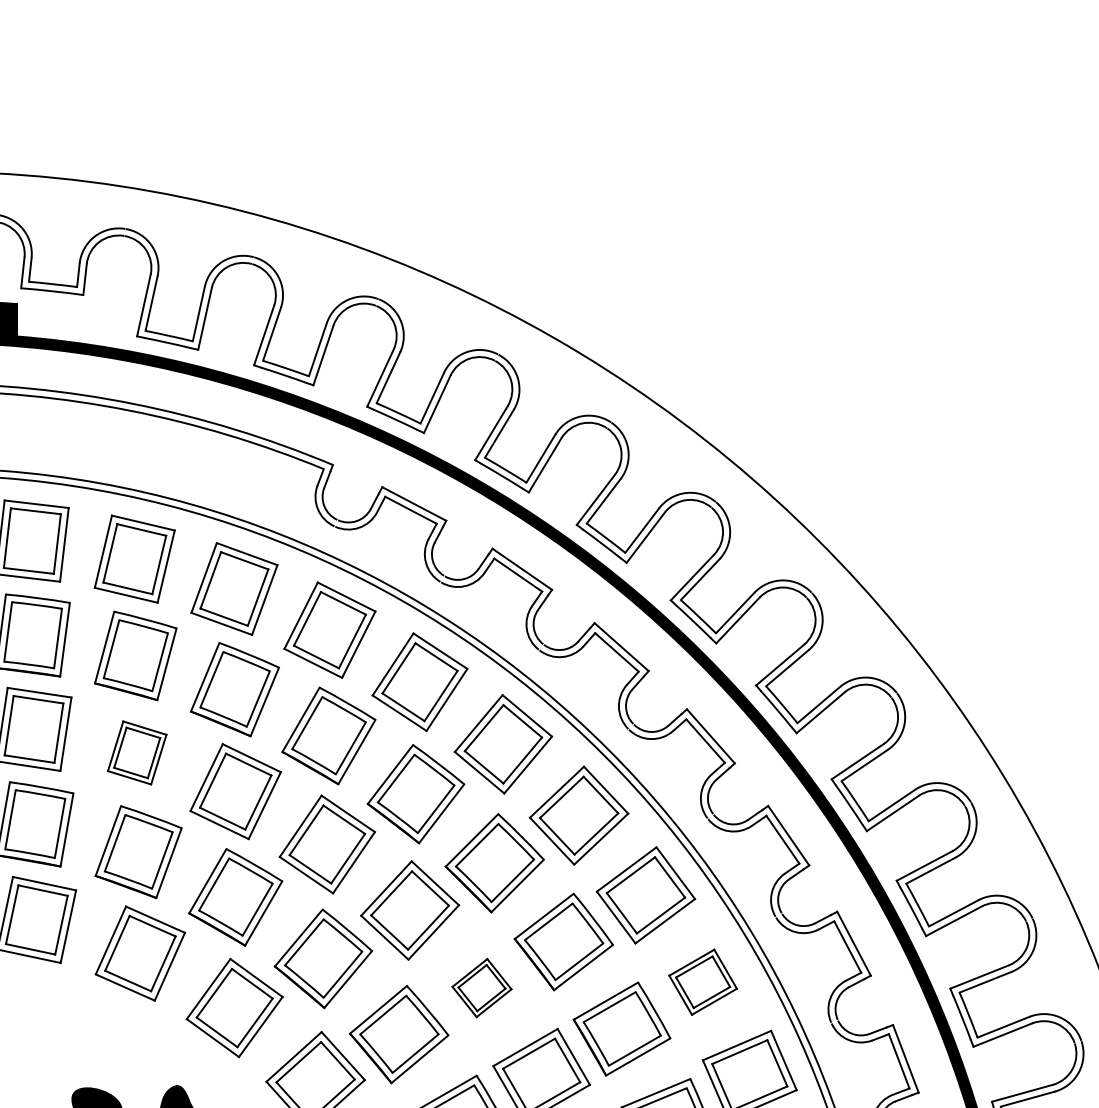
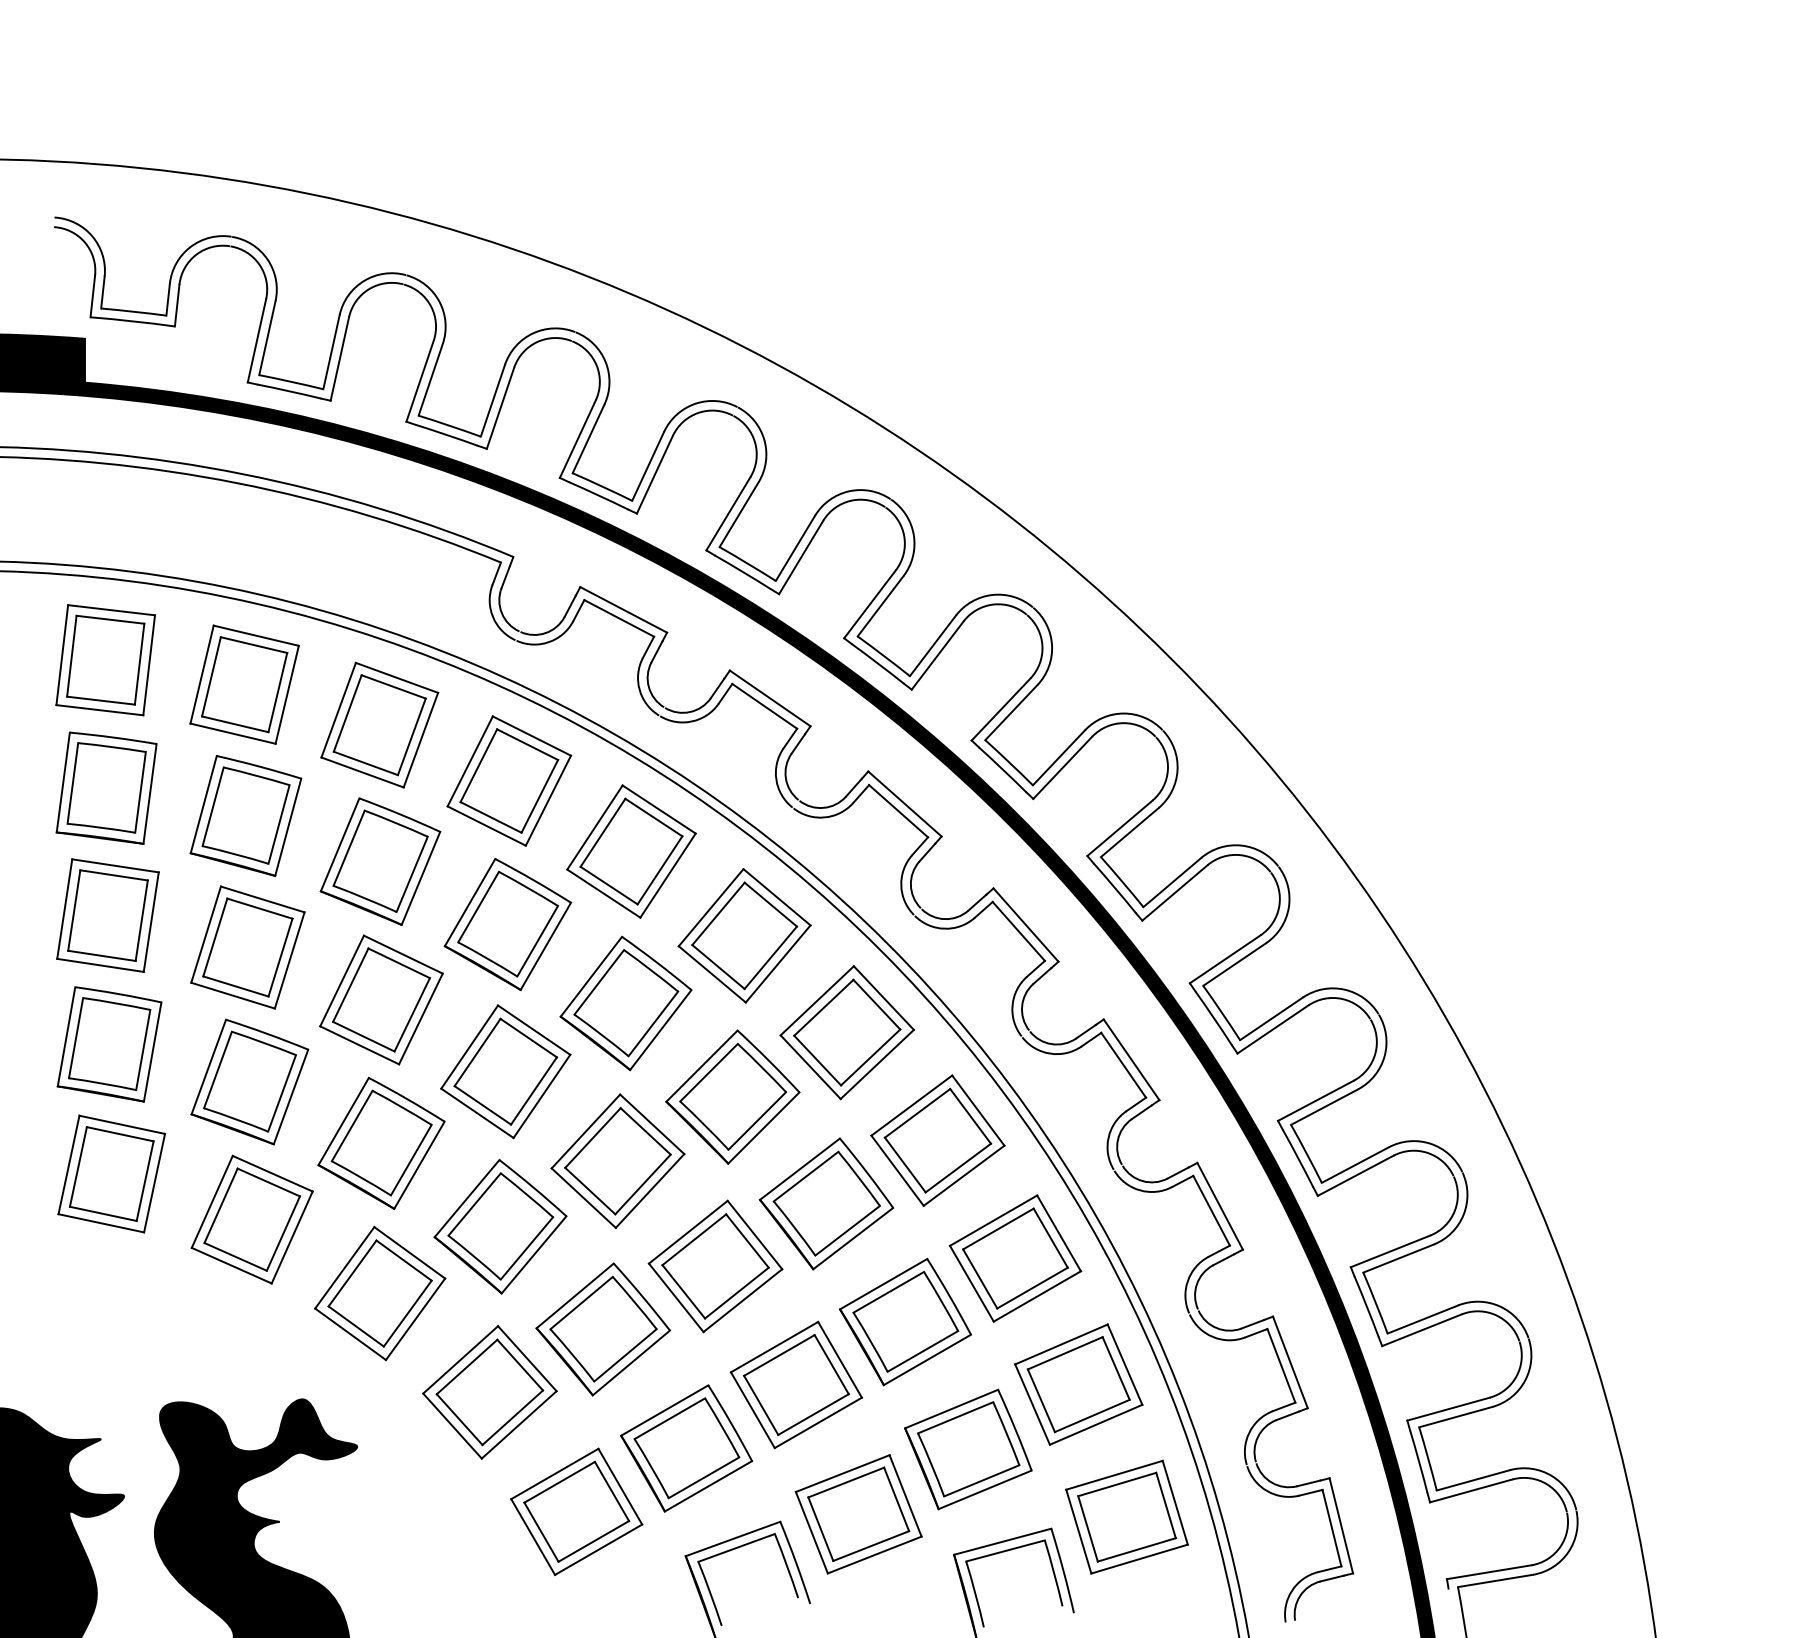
part: (136, 752) -> (247, 947), size x1.43
part: (703, 982) -> (1015, 1258), size x1.43
part: (481, 988) -> (715, 1266), size x1.67

